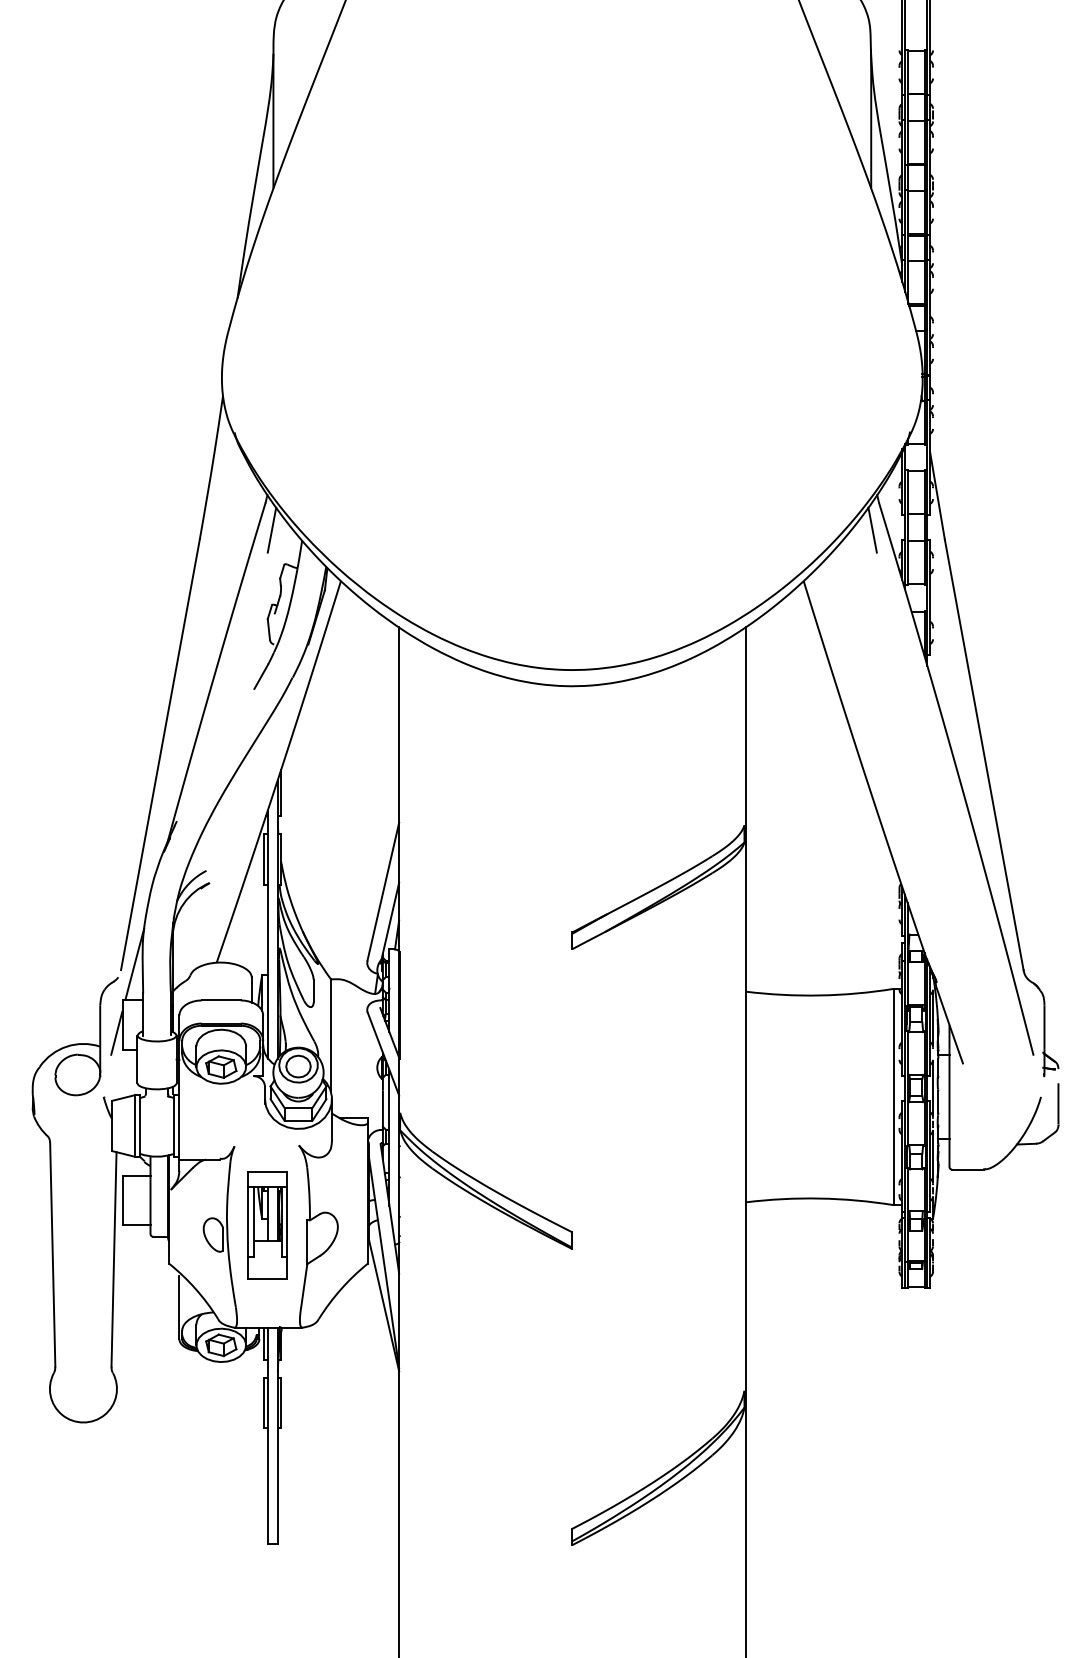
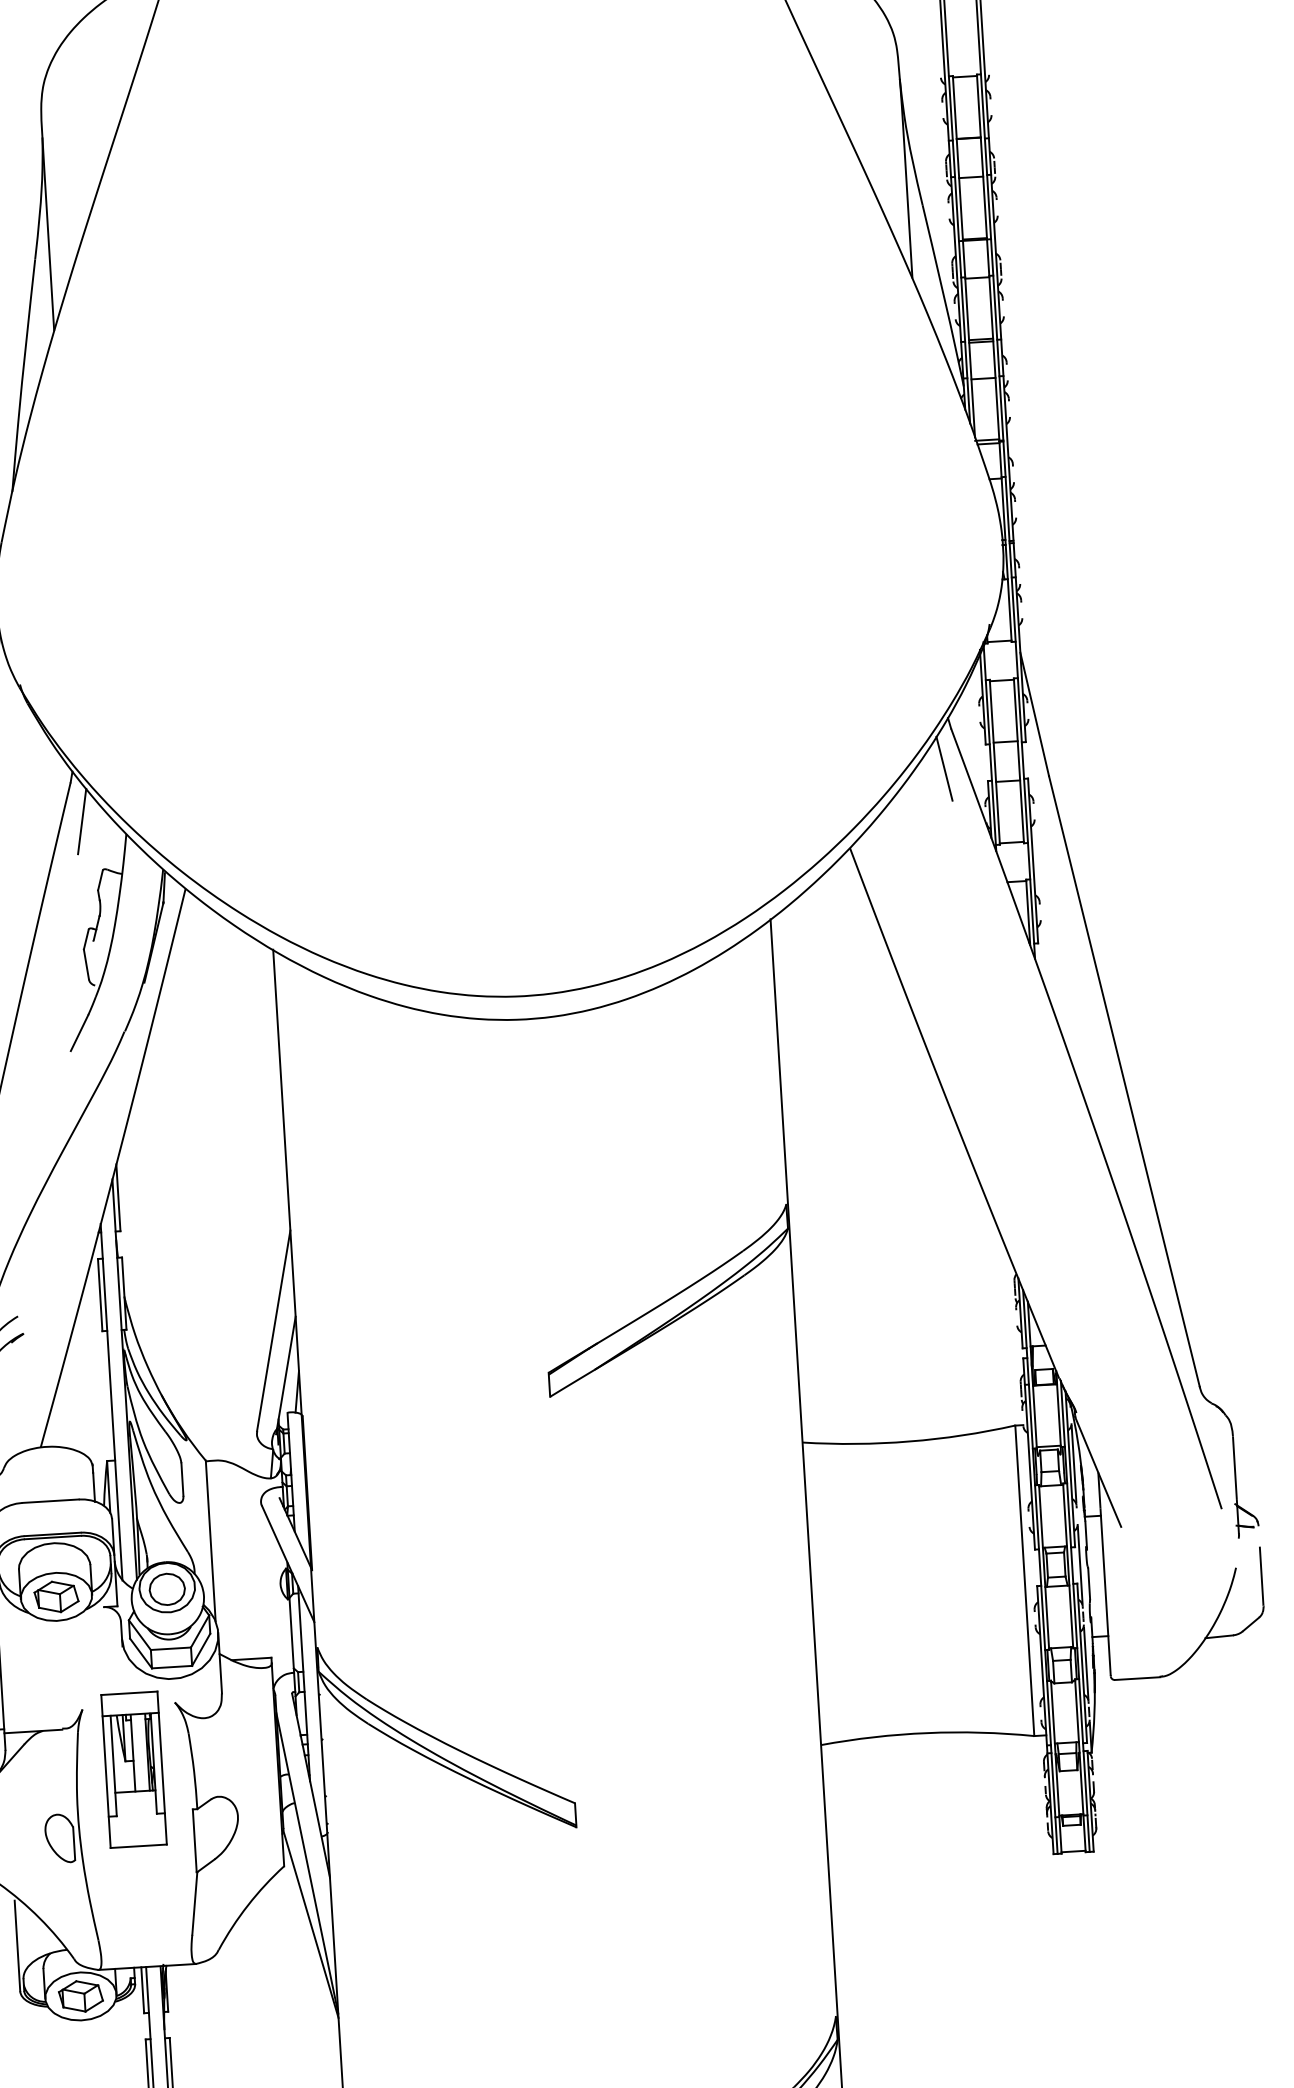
part: (267, 1225) -> (133, 1770), moved

